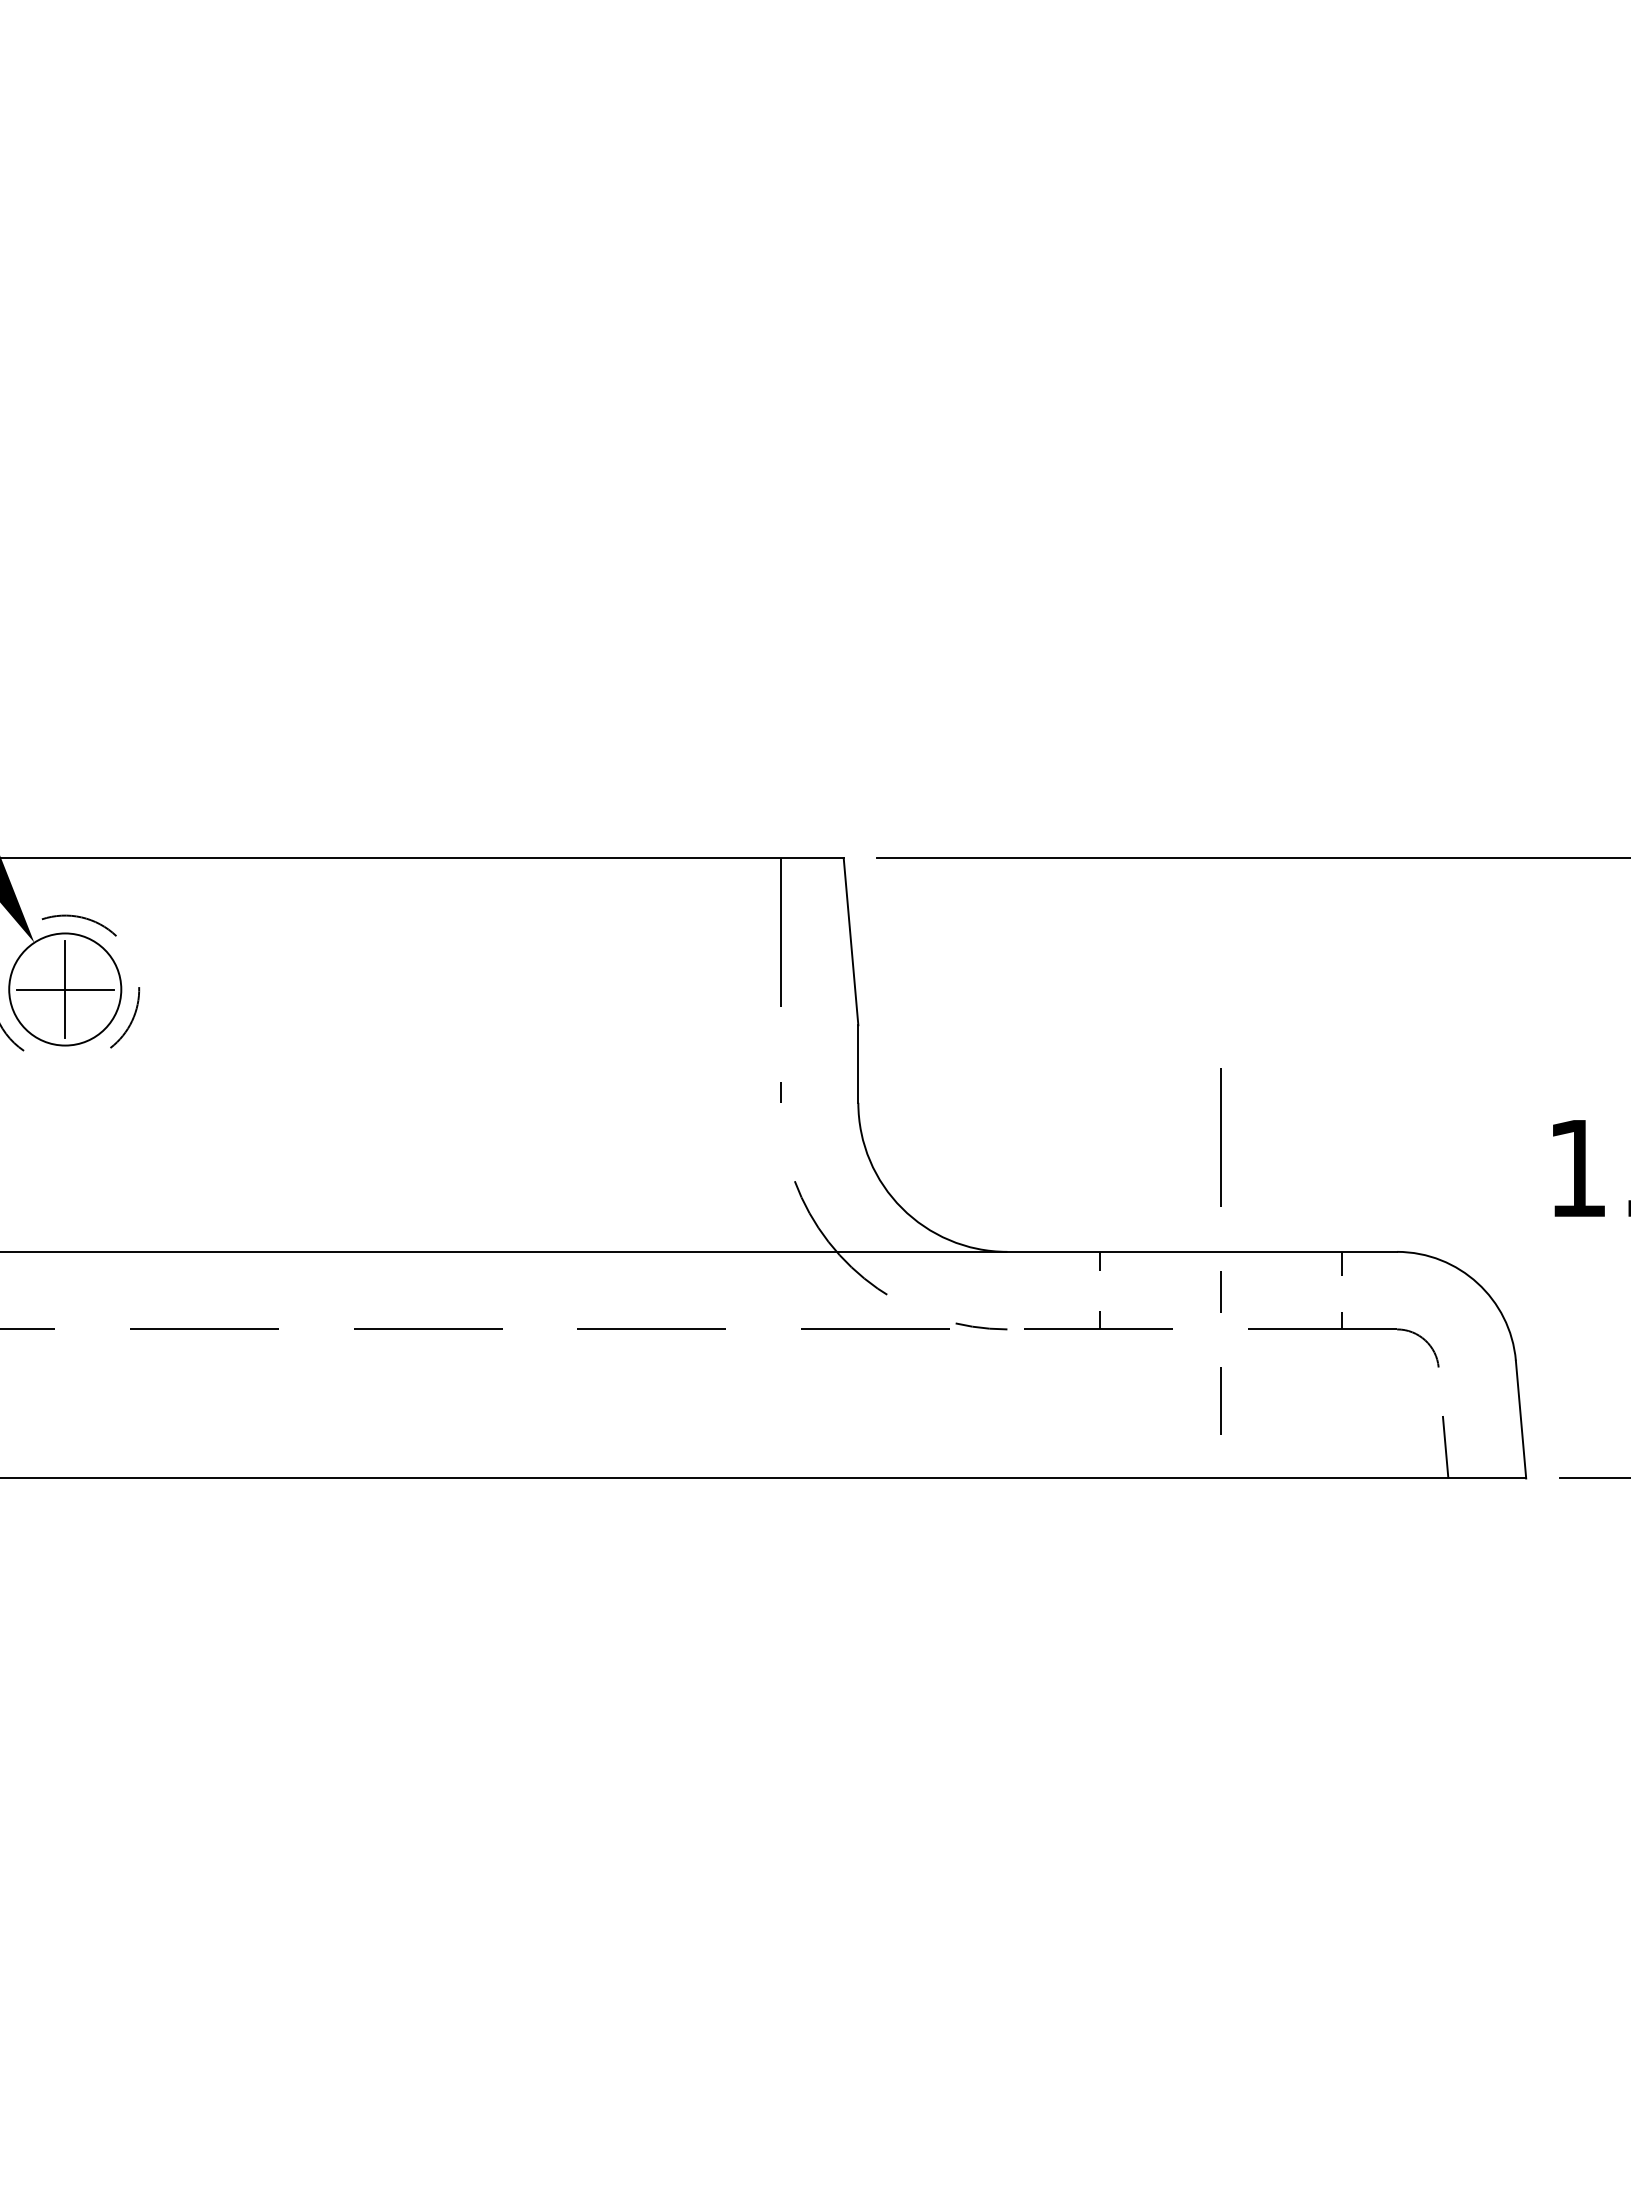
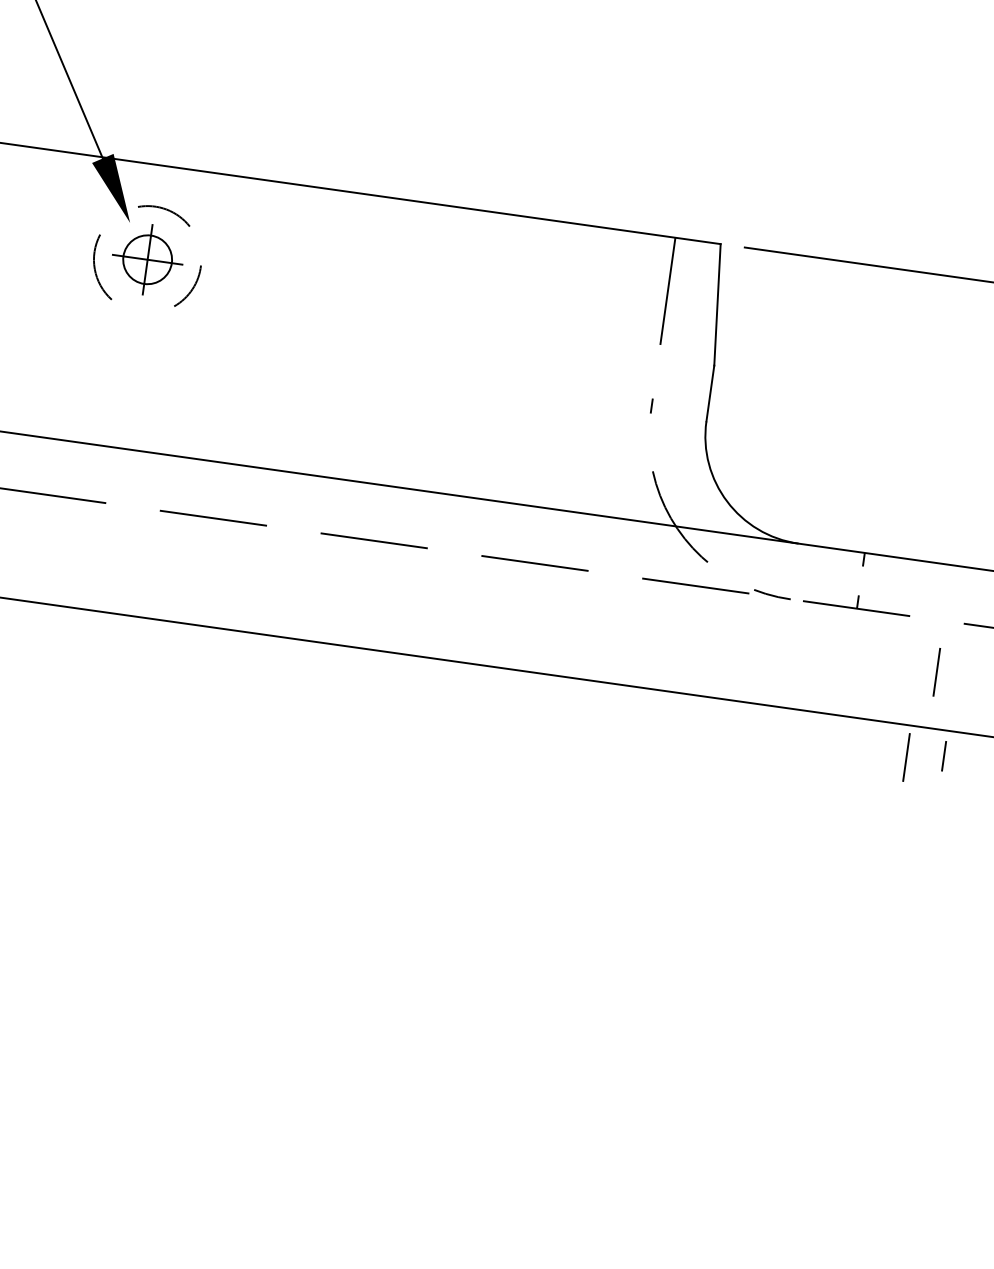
circle: (65, 989) -> (147, 259), size x0.6
line: (1220, 1137) -> (963, 482), removed
line: (1220, 1291) -> (944, 755), moved
line: (1195, 1522) -> (906, 757), added

